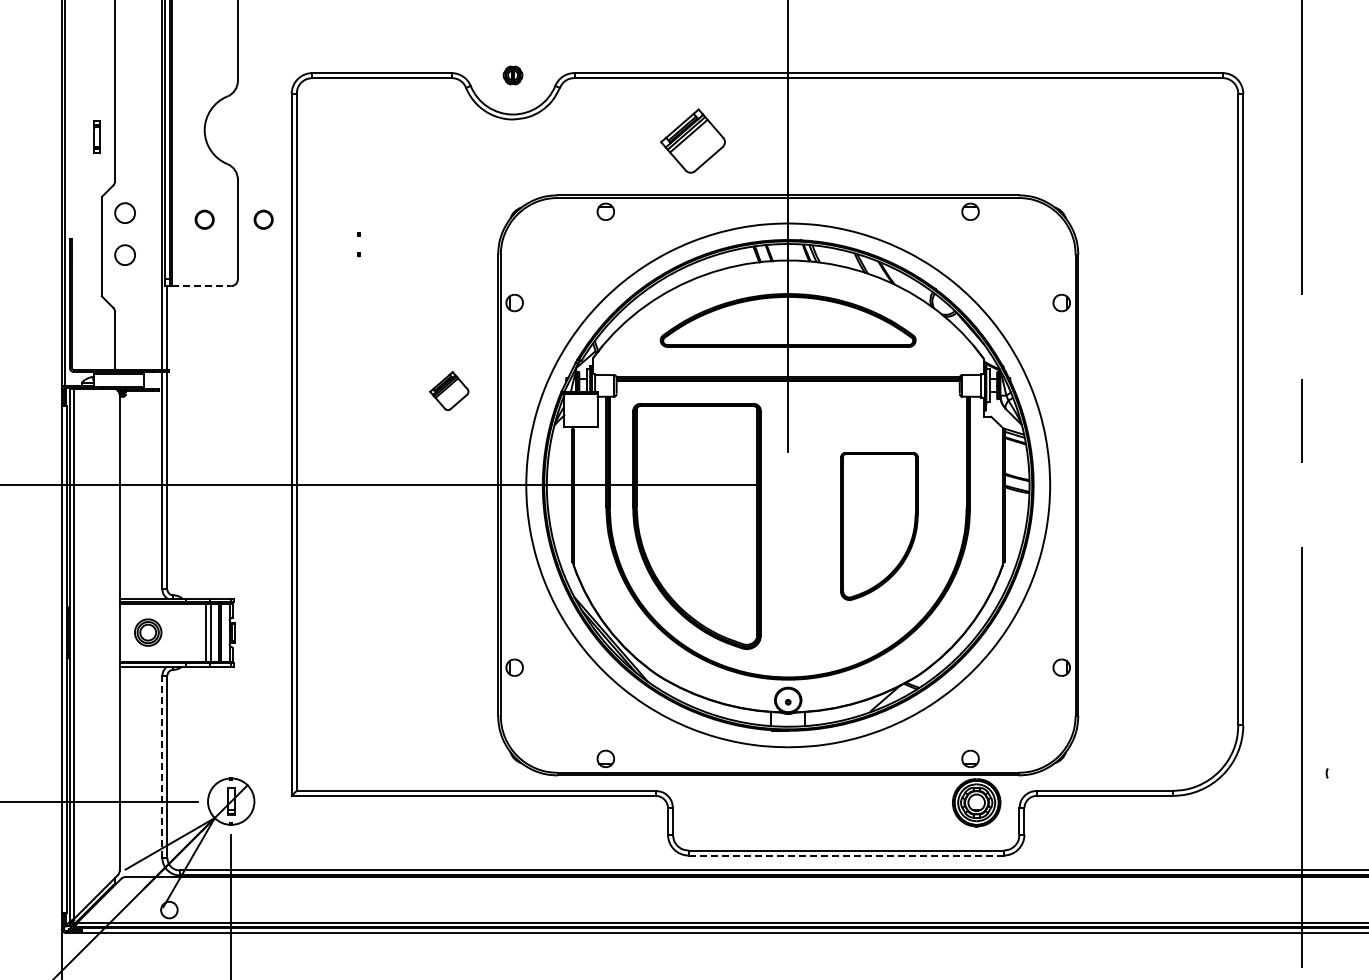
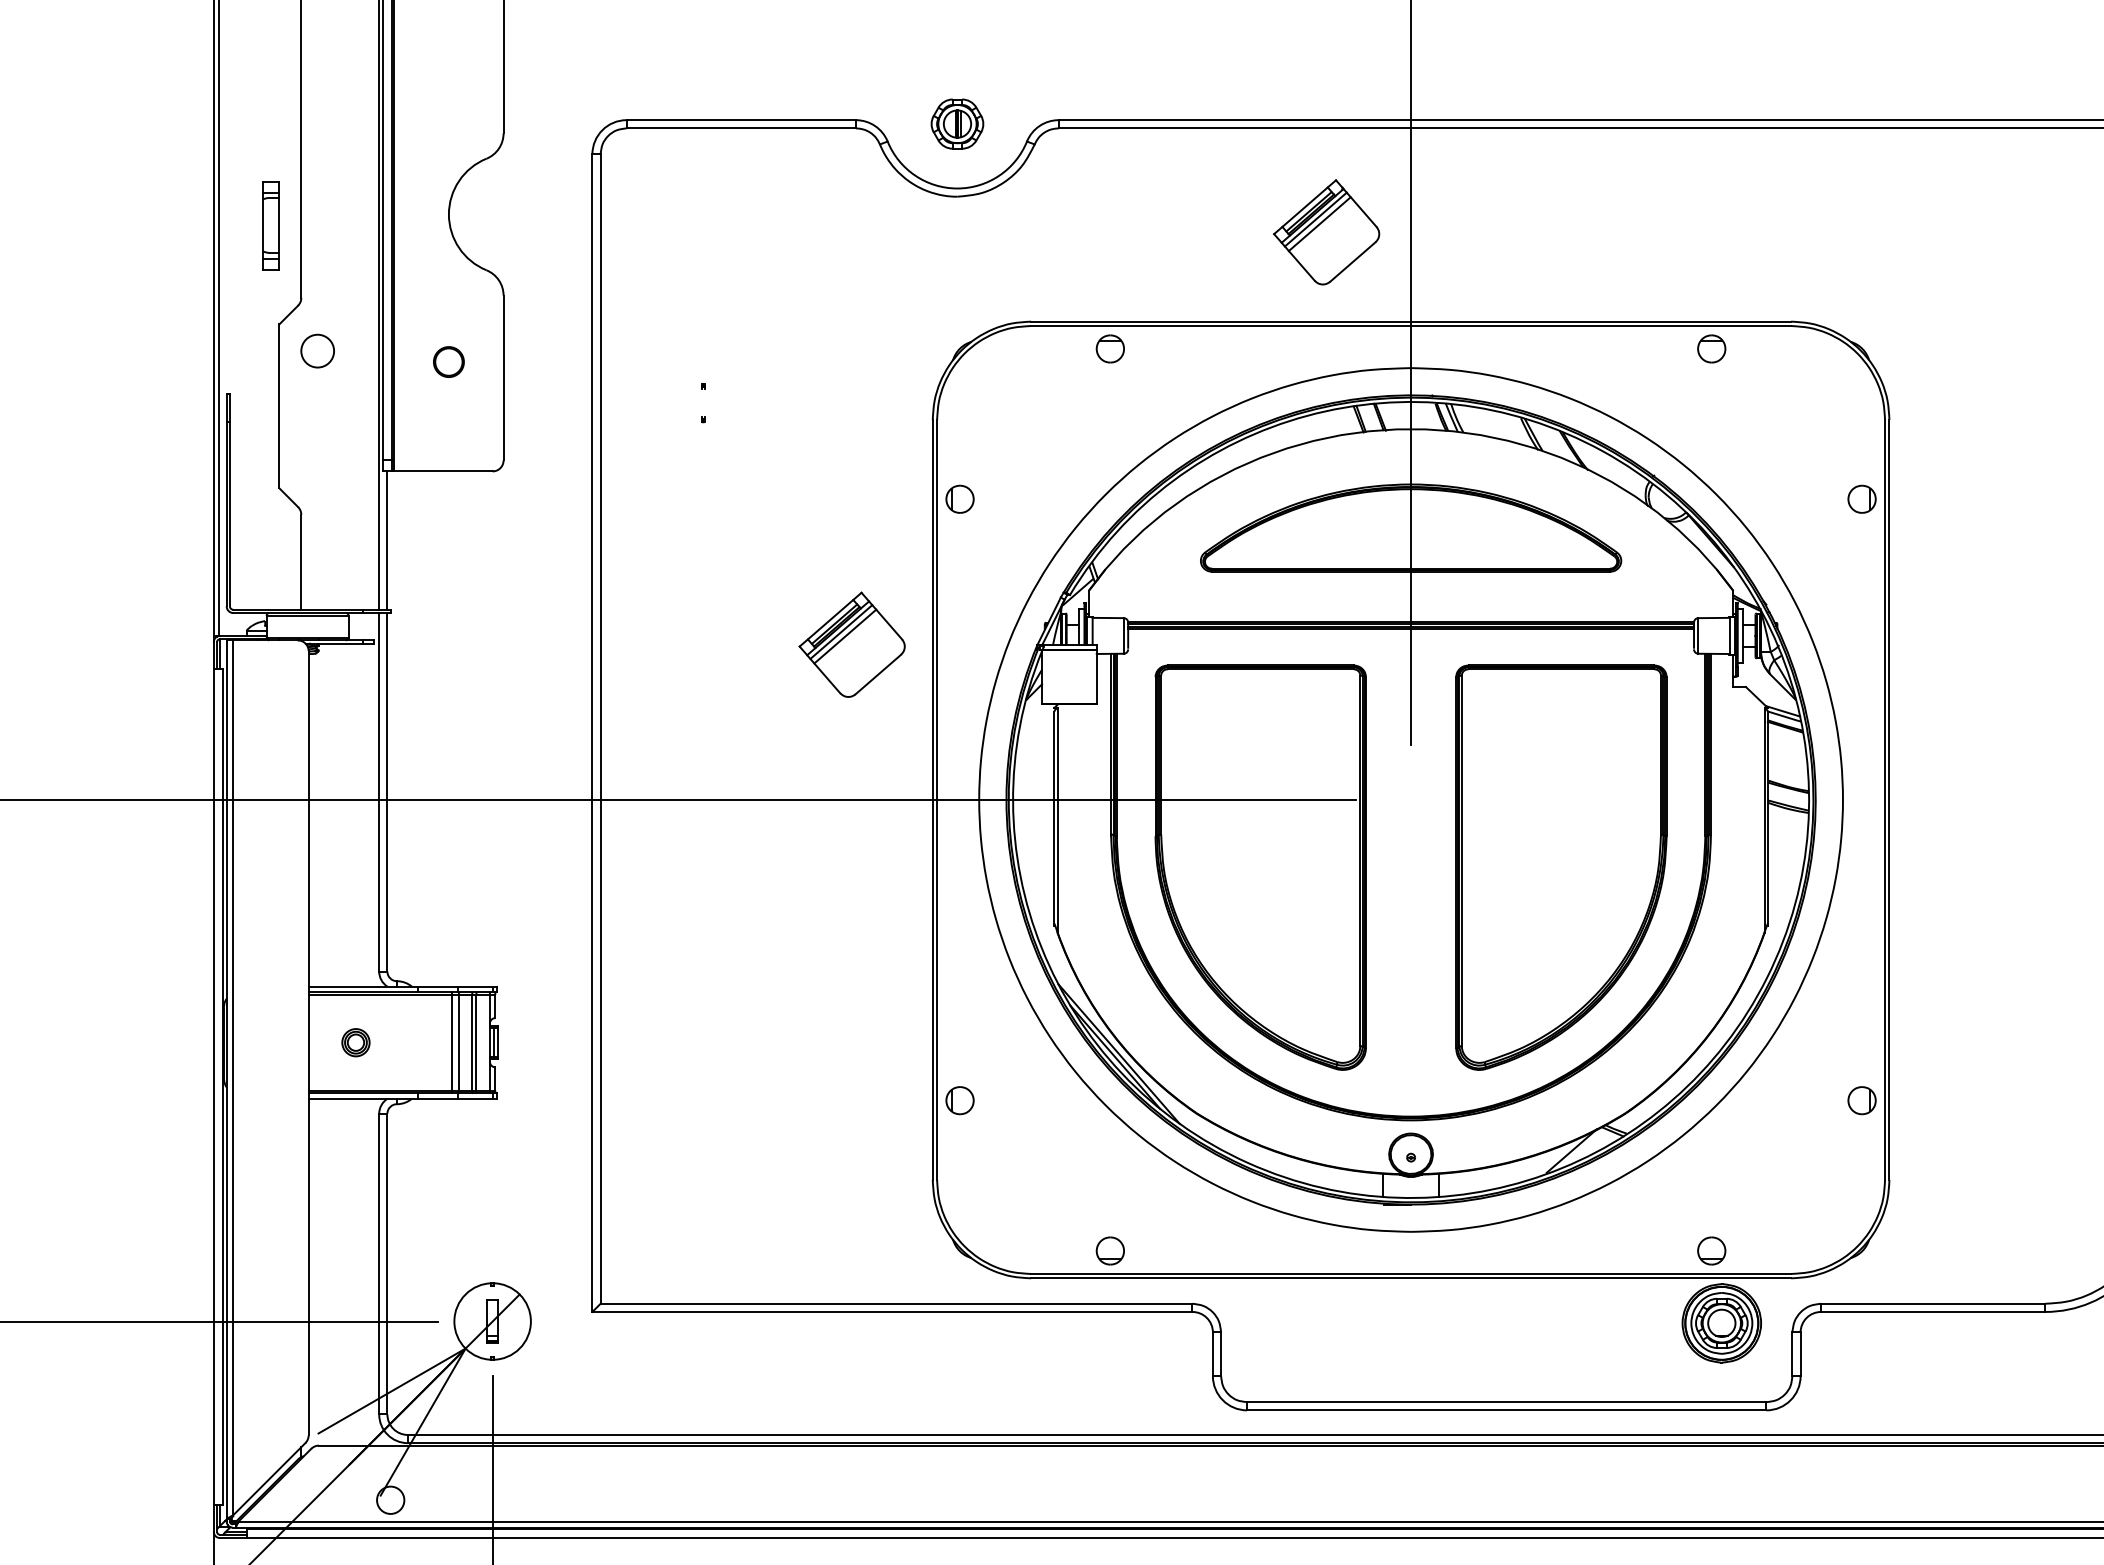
part: (512, 75) -> (956, 124), size x1.67
part: (96, 137) -> (270, 226), size x1.67
part: (692, 140) -> (1325, 231), moved
circle: (263, 219) -> (545, 361), removed
circle: (124, 254) -> (316, 419), removed
line: (201, 286) -> (443, 472), dashed -> solid
part: (449, 390) -> (852, 643), size x1.67
part: (879, 526) -> (1561, 867), size x1.67
part: (148, 632) -> (356, 1042), size x0.62
line: (162, 766) -> (379, 1263), dashed -> solid
line: (845, 855) -> (1505, 1410), dashed -> solid

